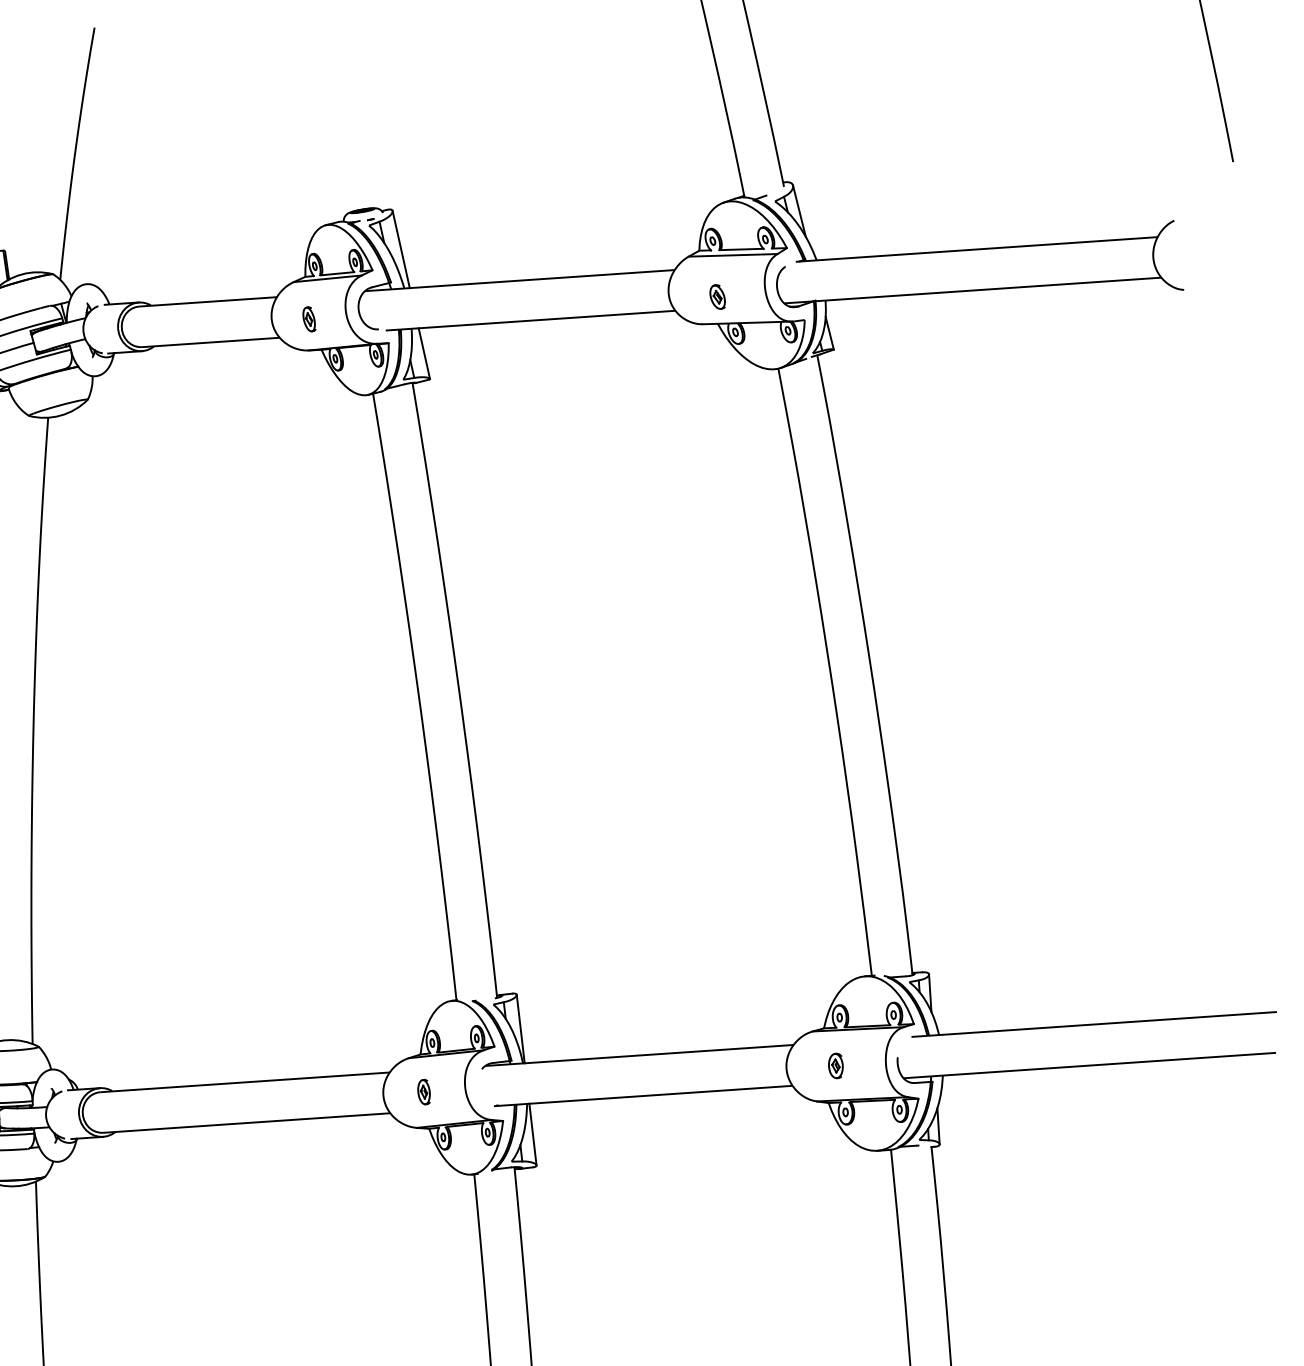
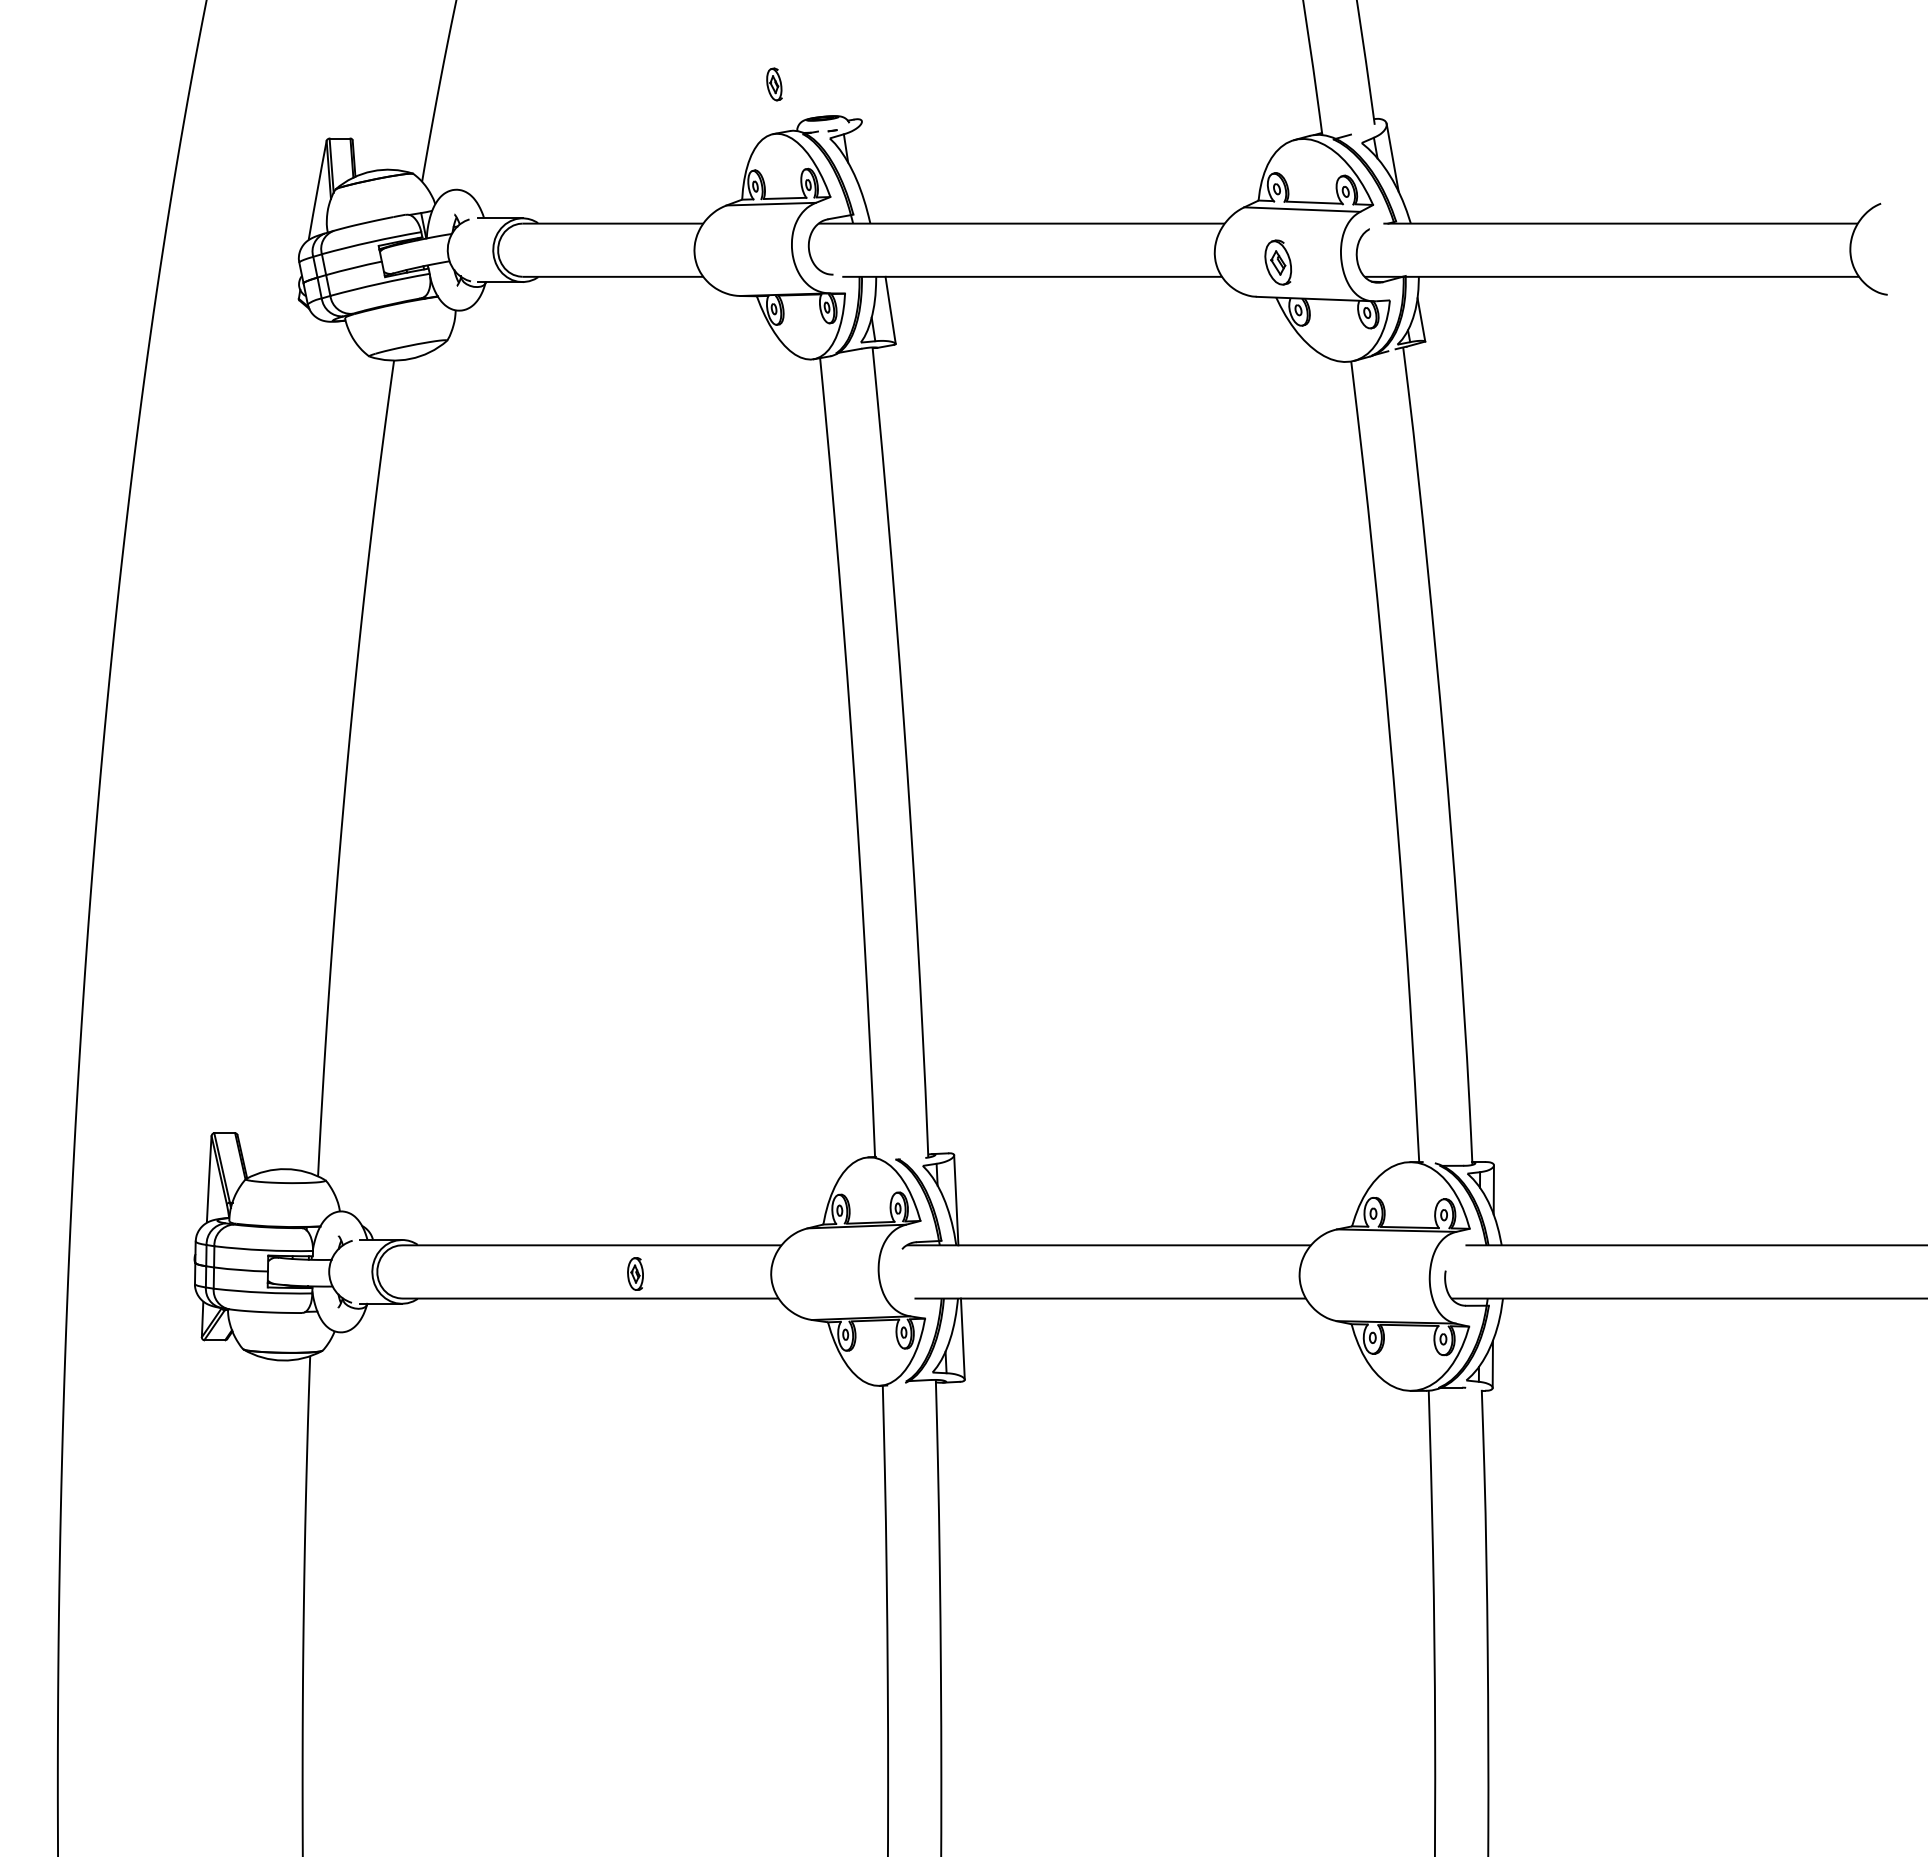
line: (401, 249) -> (869, 172), removed
part: (717, 296) -> (1278, 262), size x1.4
part: (309, 319) -> (774, 84), moved
part: (836, 1065) -> (1364, 1276), removed
part: (424, 1091) -> (635, 1273), moved

